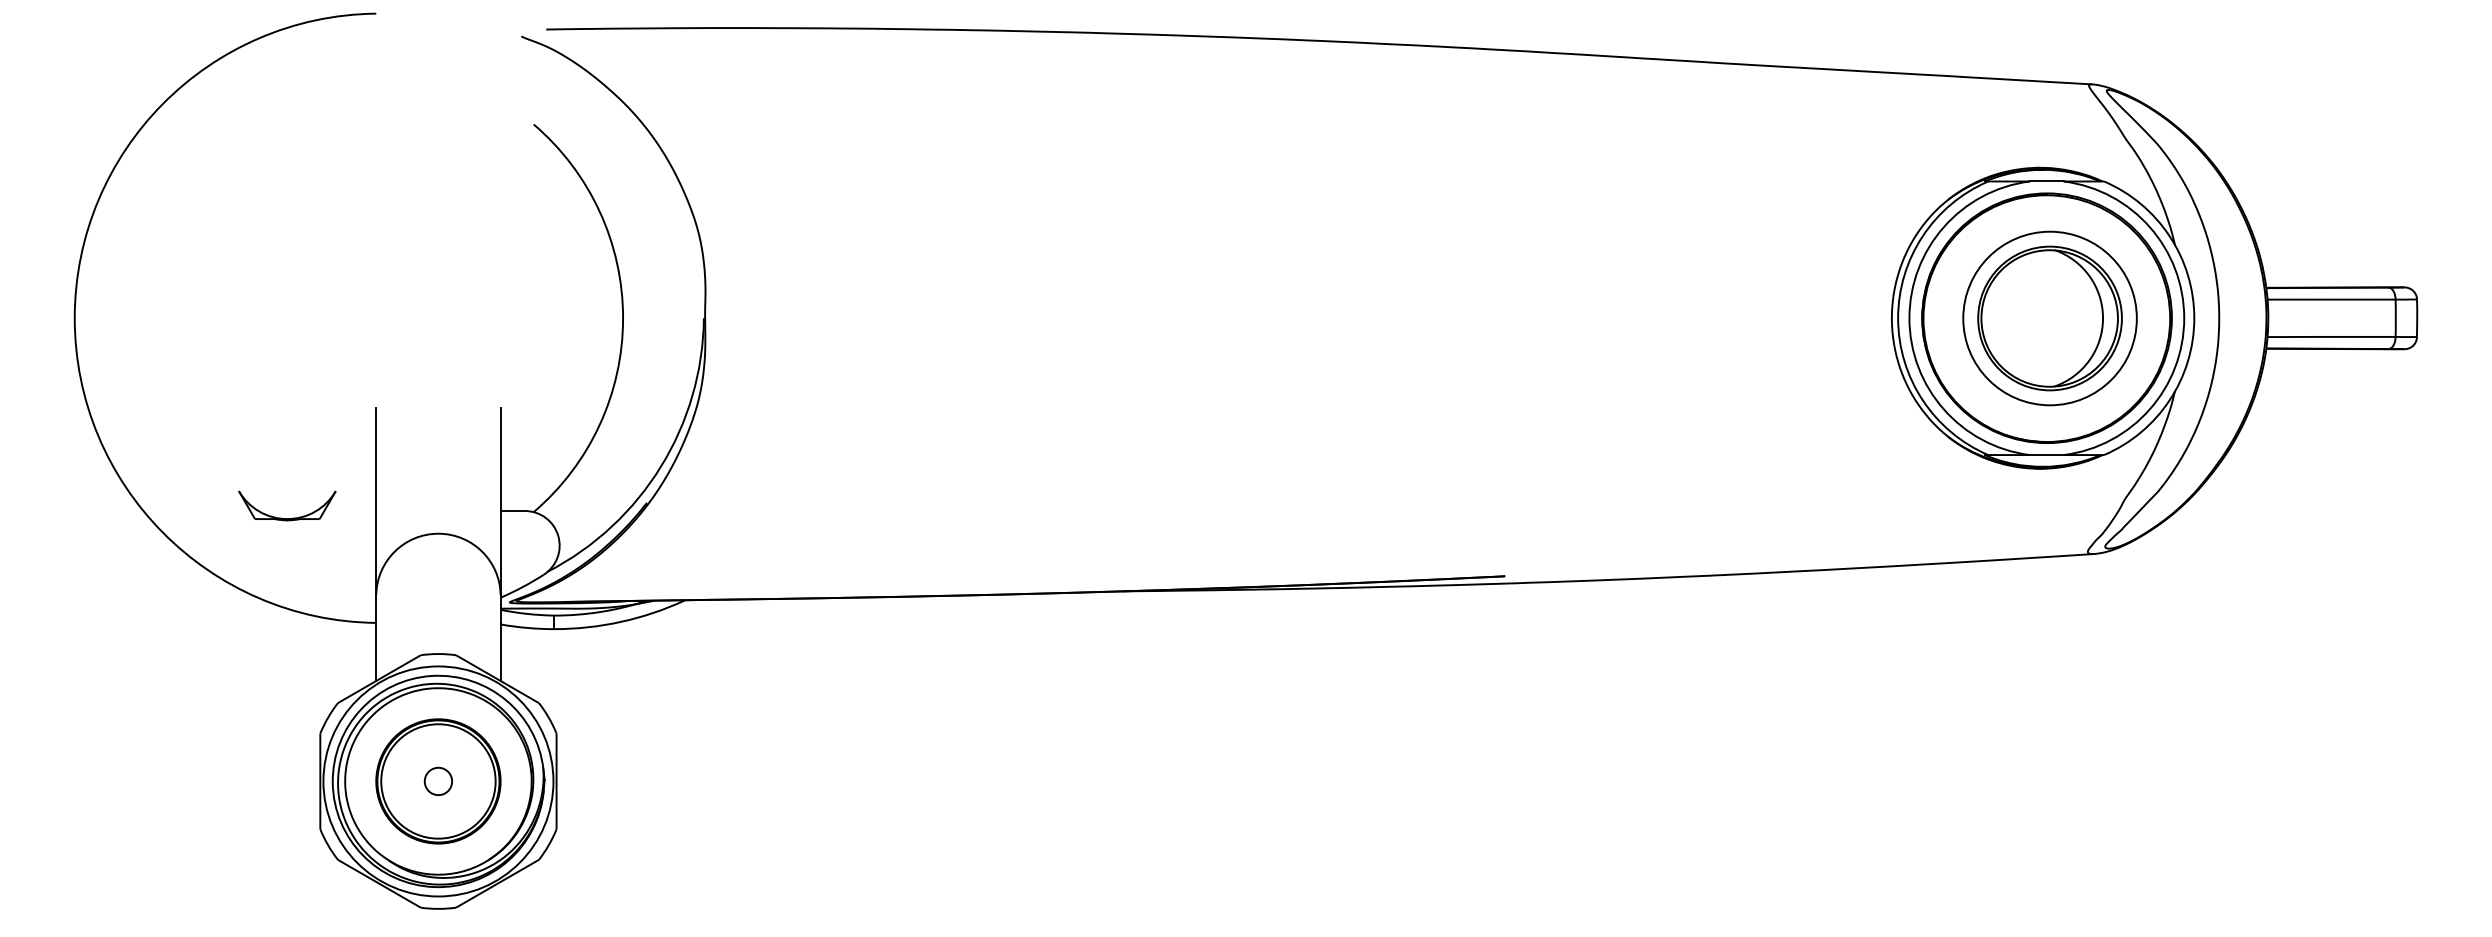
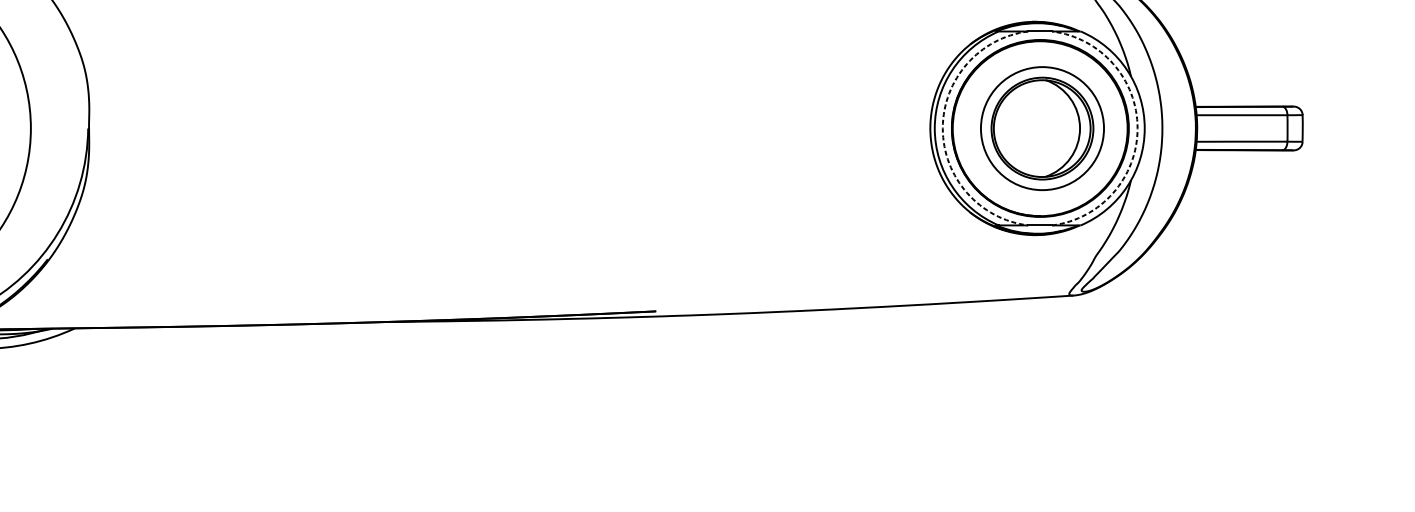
arc: (1909, 318) -> (942, 128), solid -> dashed
arc: (2184, 318) -> (1137, 128), solid -> dashed

